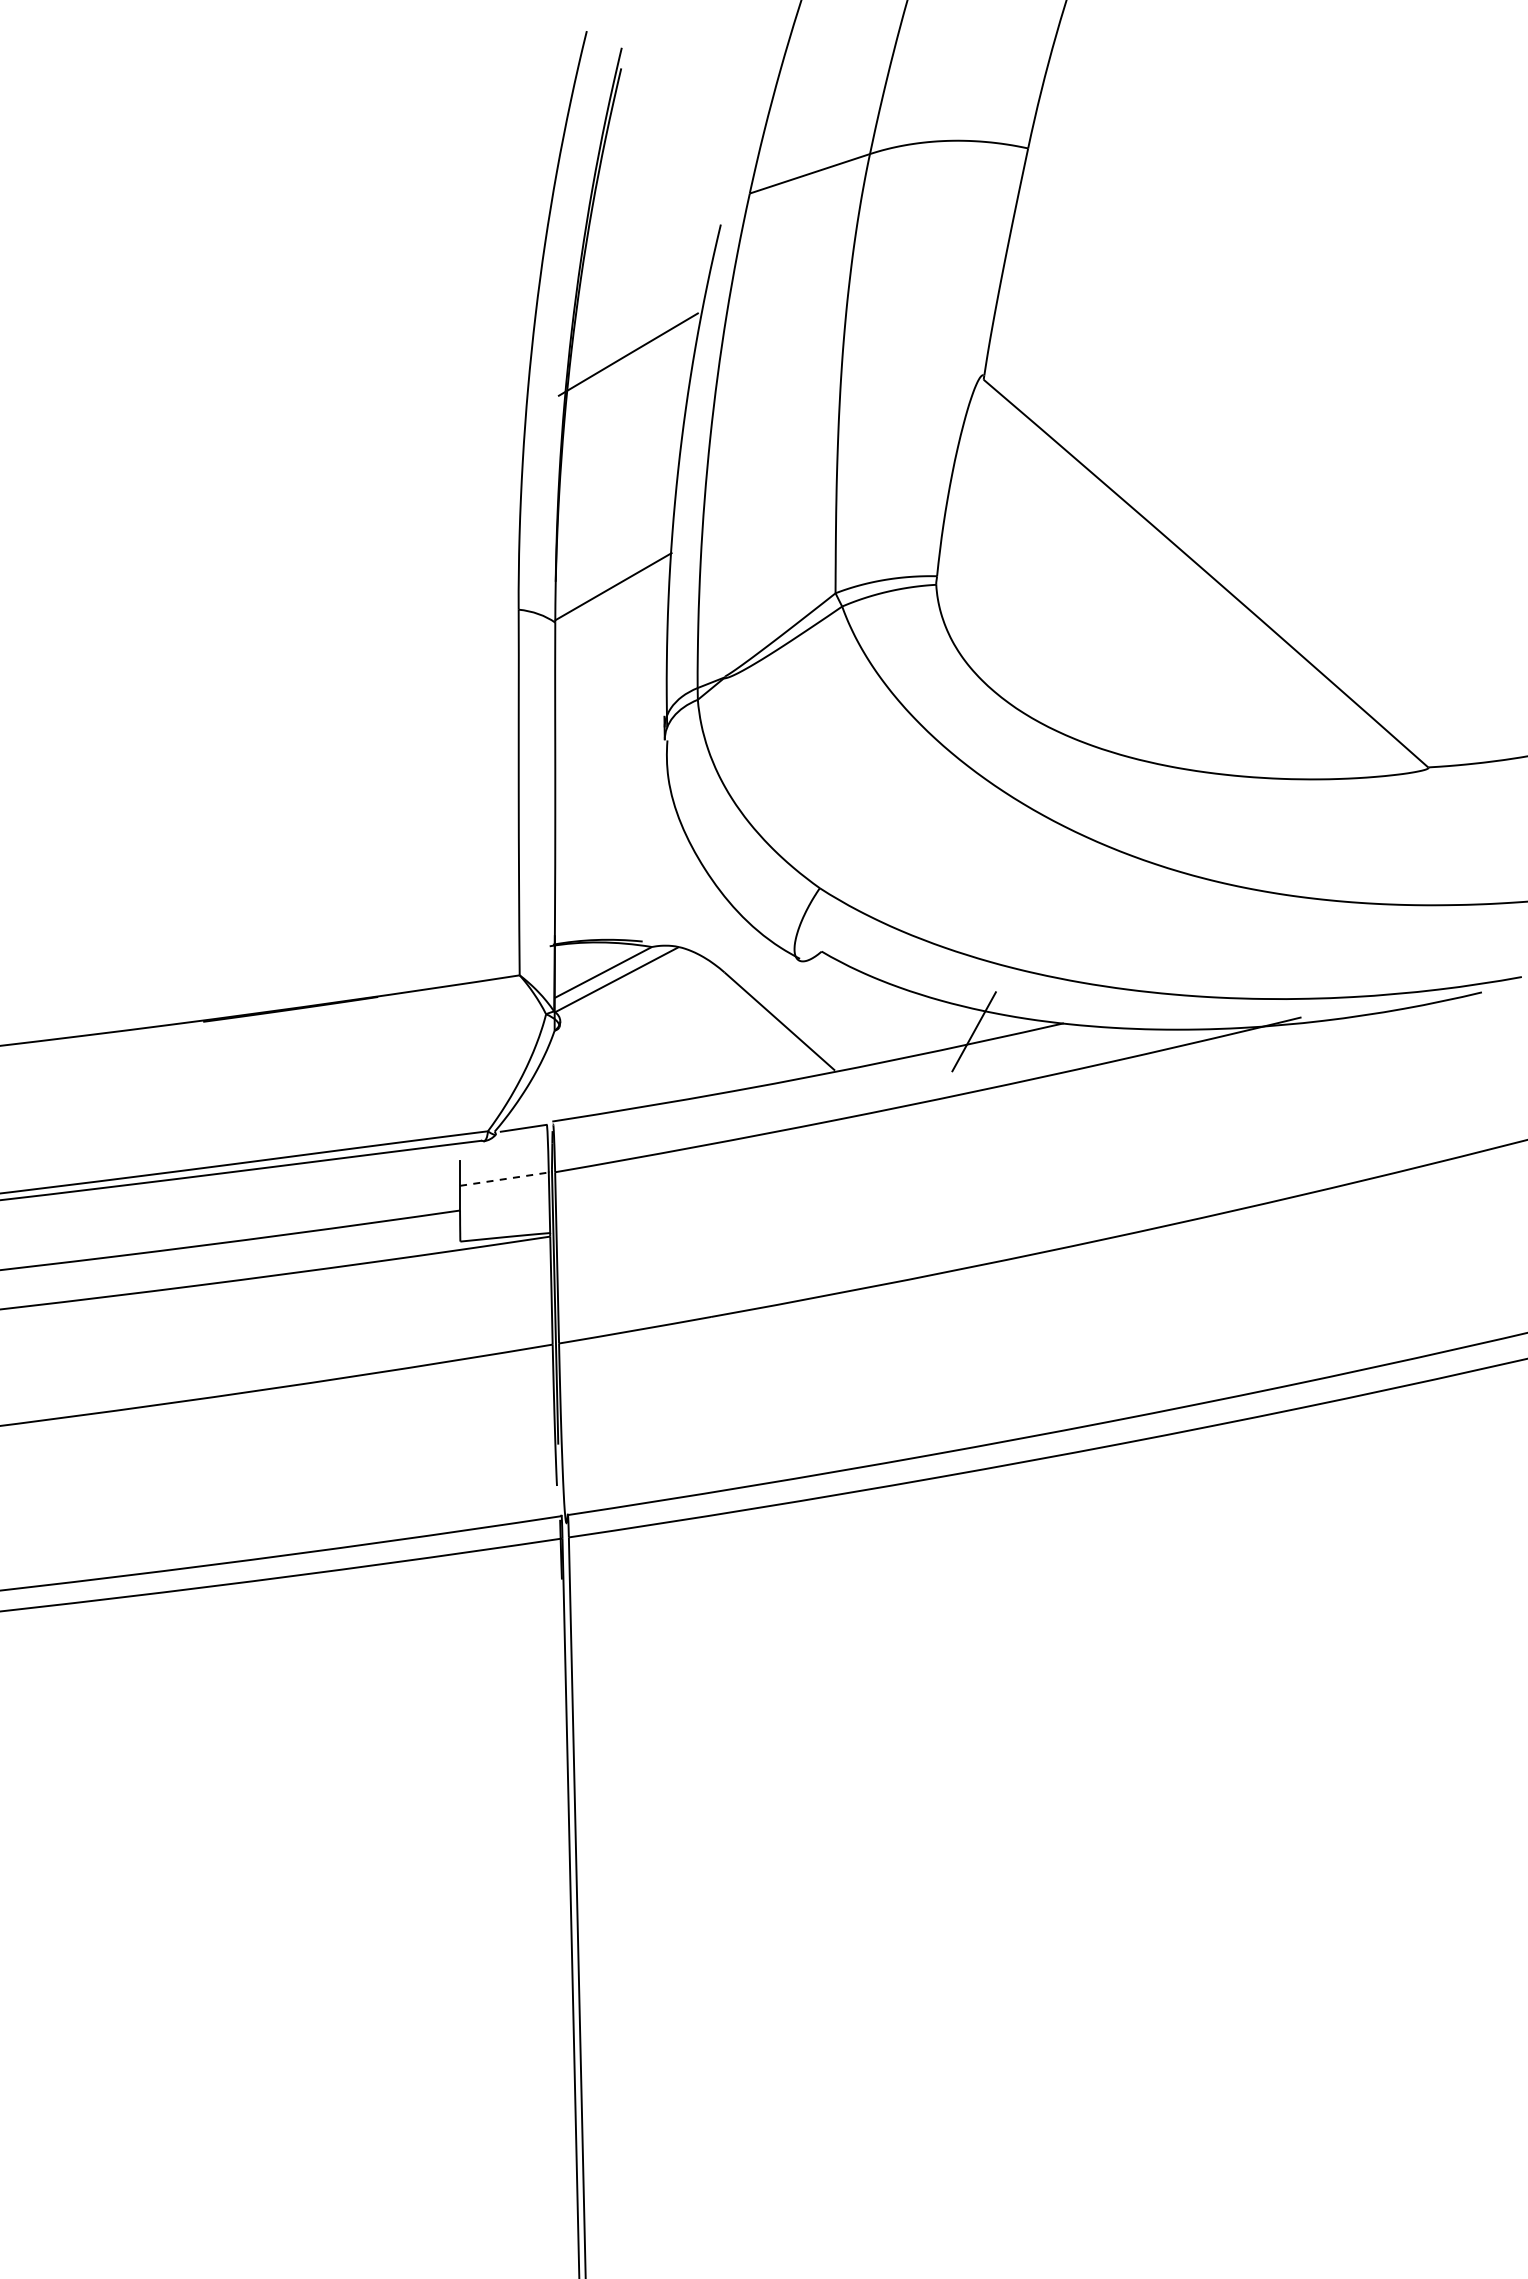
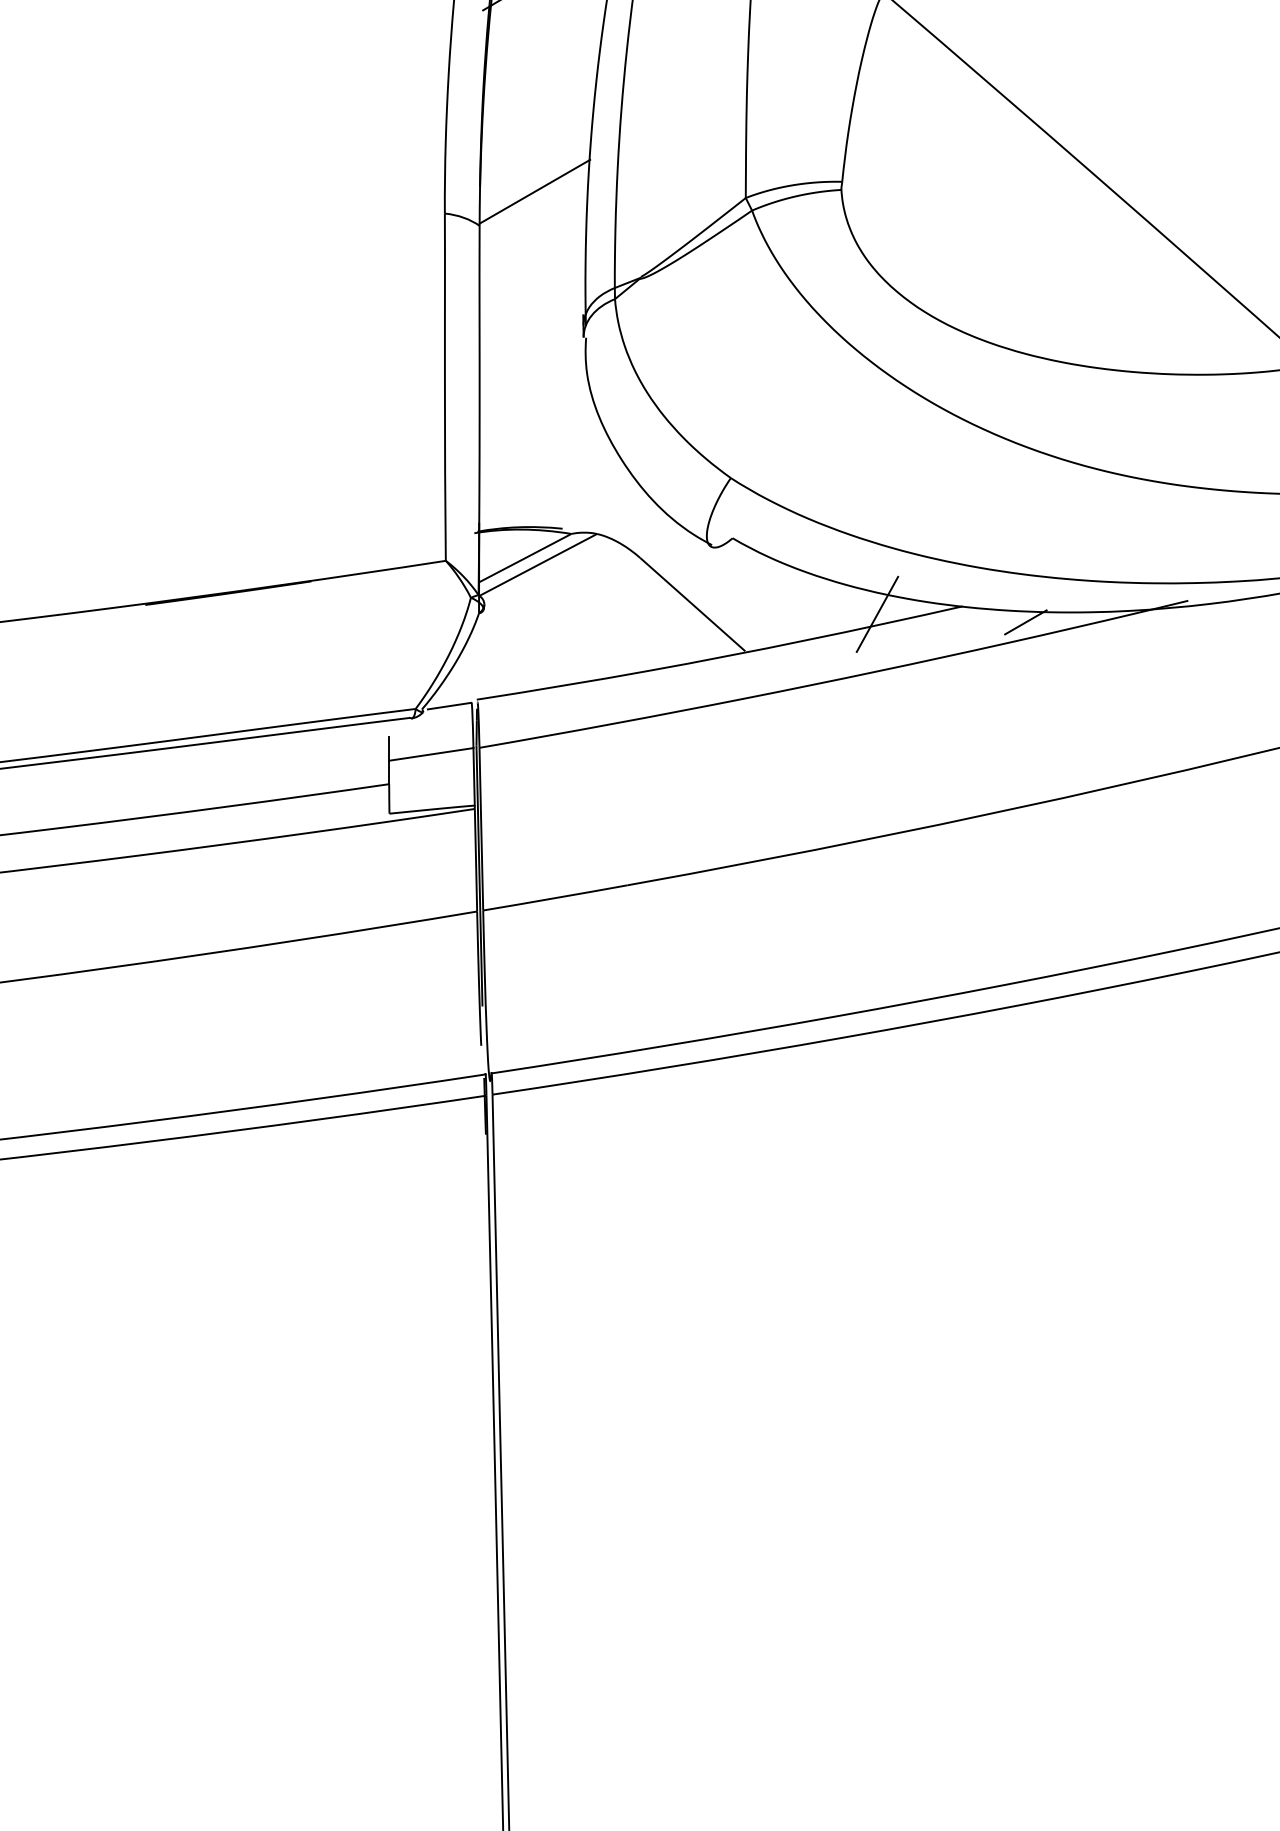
line: (1130, 1039) -> (1025, 621), added
line: (504, 1179) -> (431, 754), dashed -> solid

